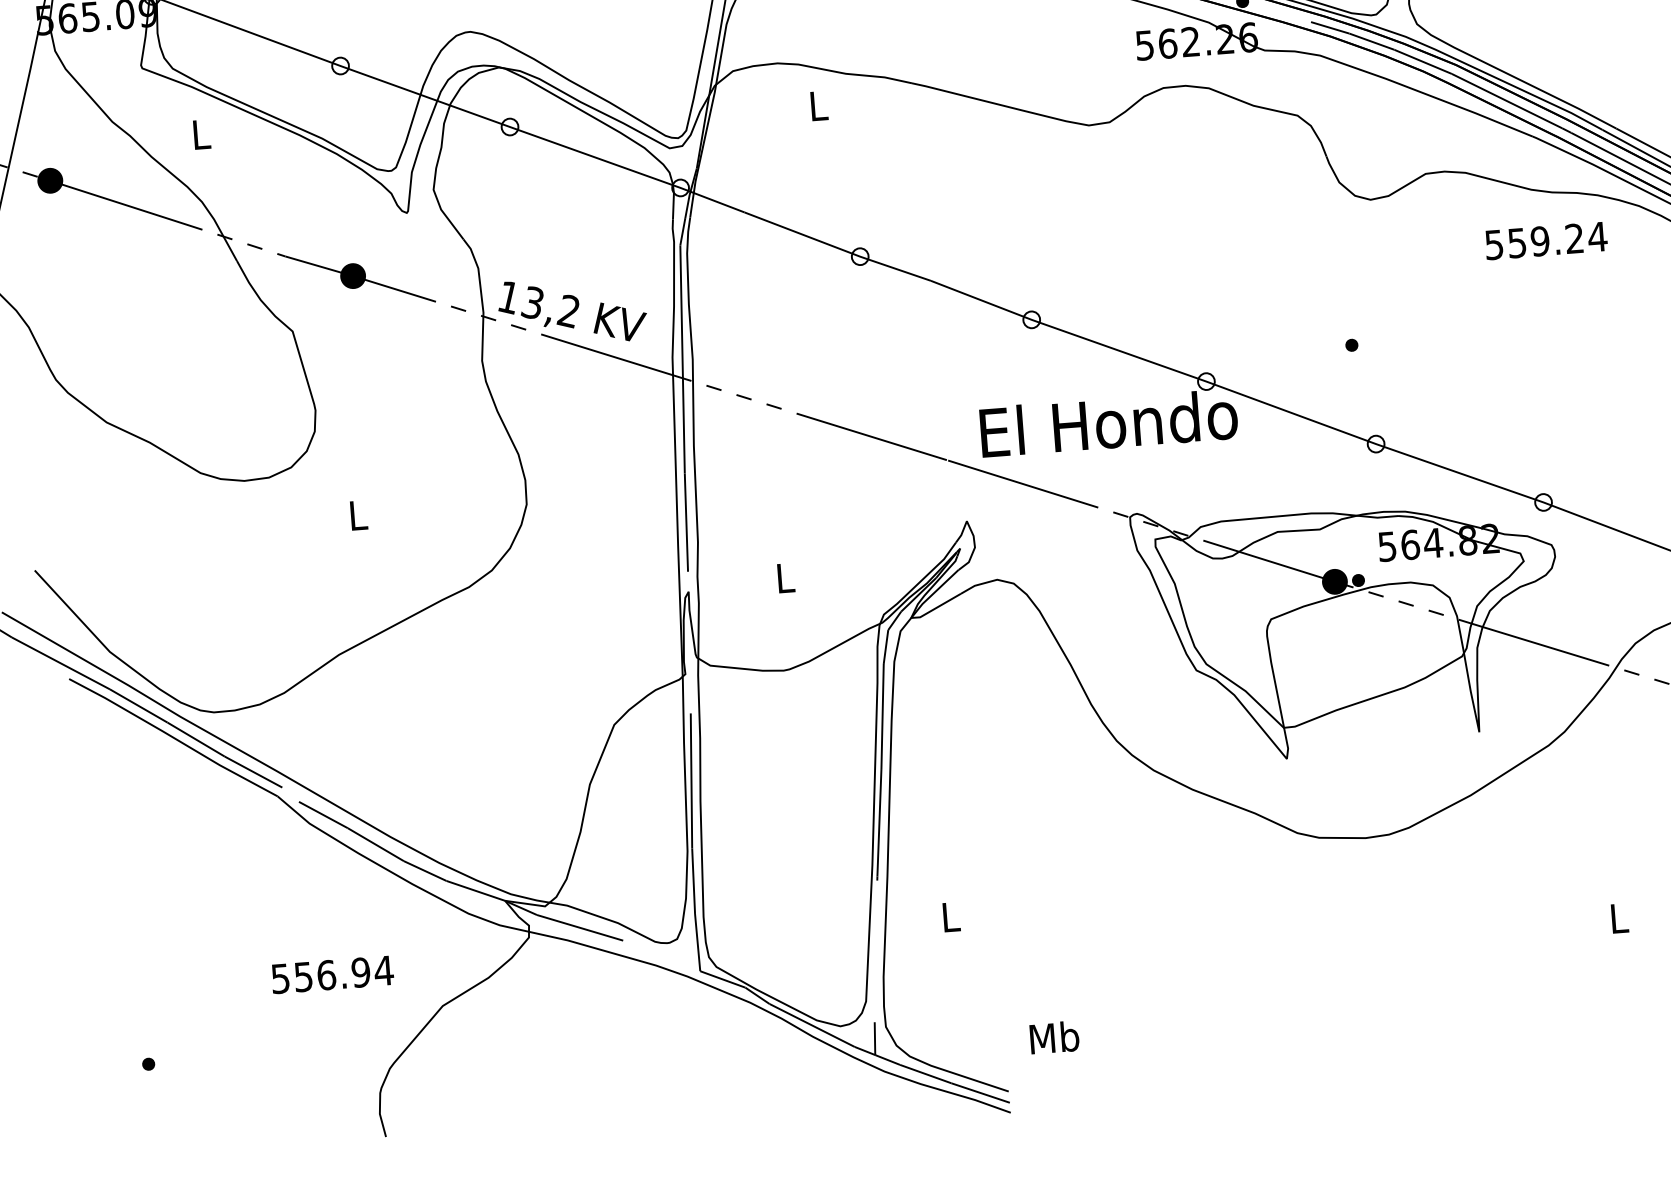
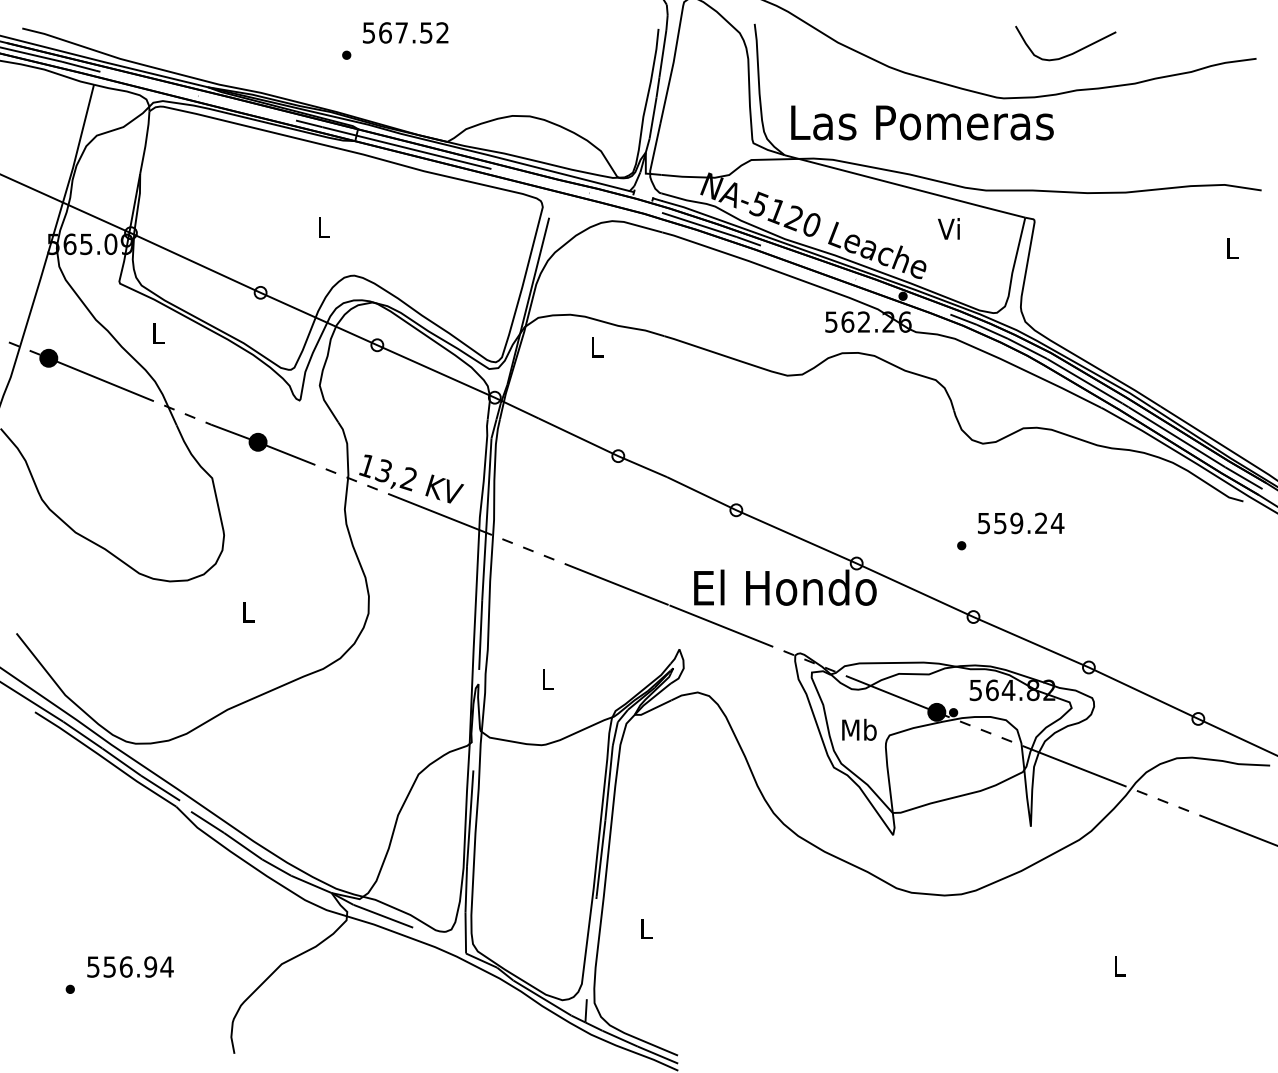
text: (1546, 241) -> (1021, 523), moved
text: (332, 974) -> (130, 966), moved
text: (1054, 1037) -> (859, 729), moved

